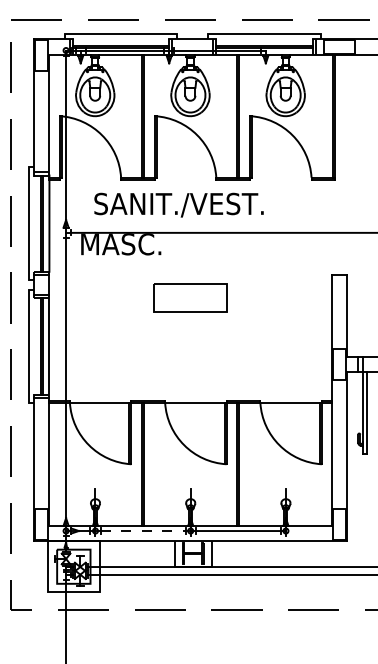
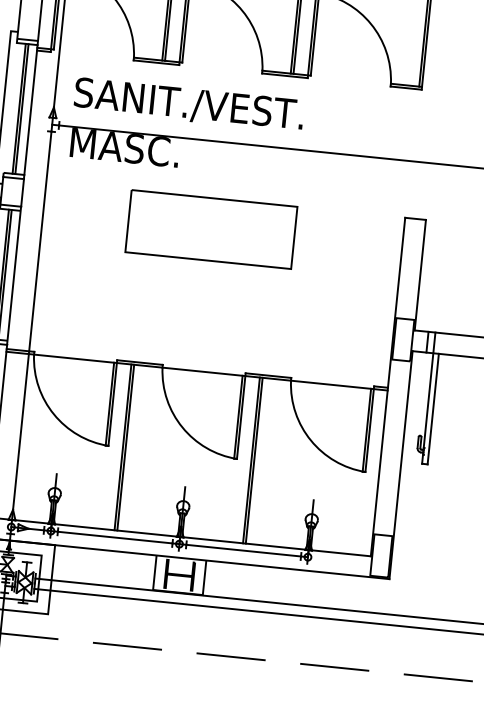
text: (178, 204) -> (188, 104), moved
part: (190, 297) -> (211, 229), size x1.67
line: (143, 531) -> (115, 538), dashed -> solid

